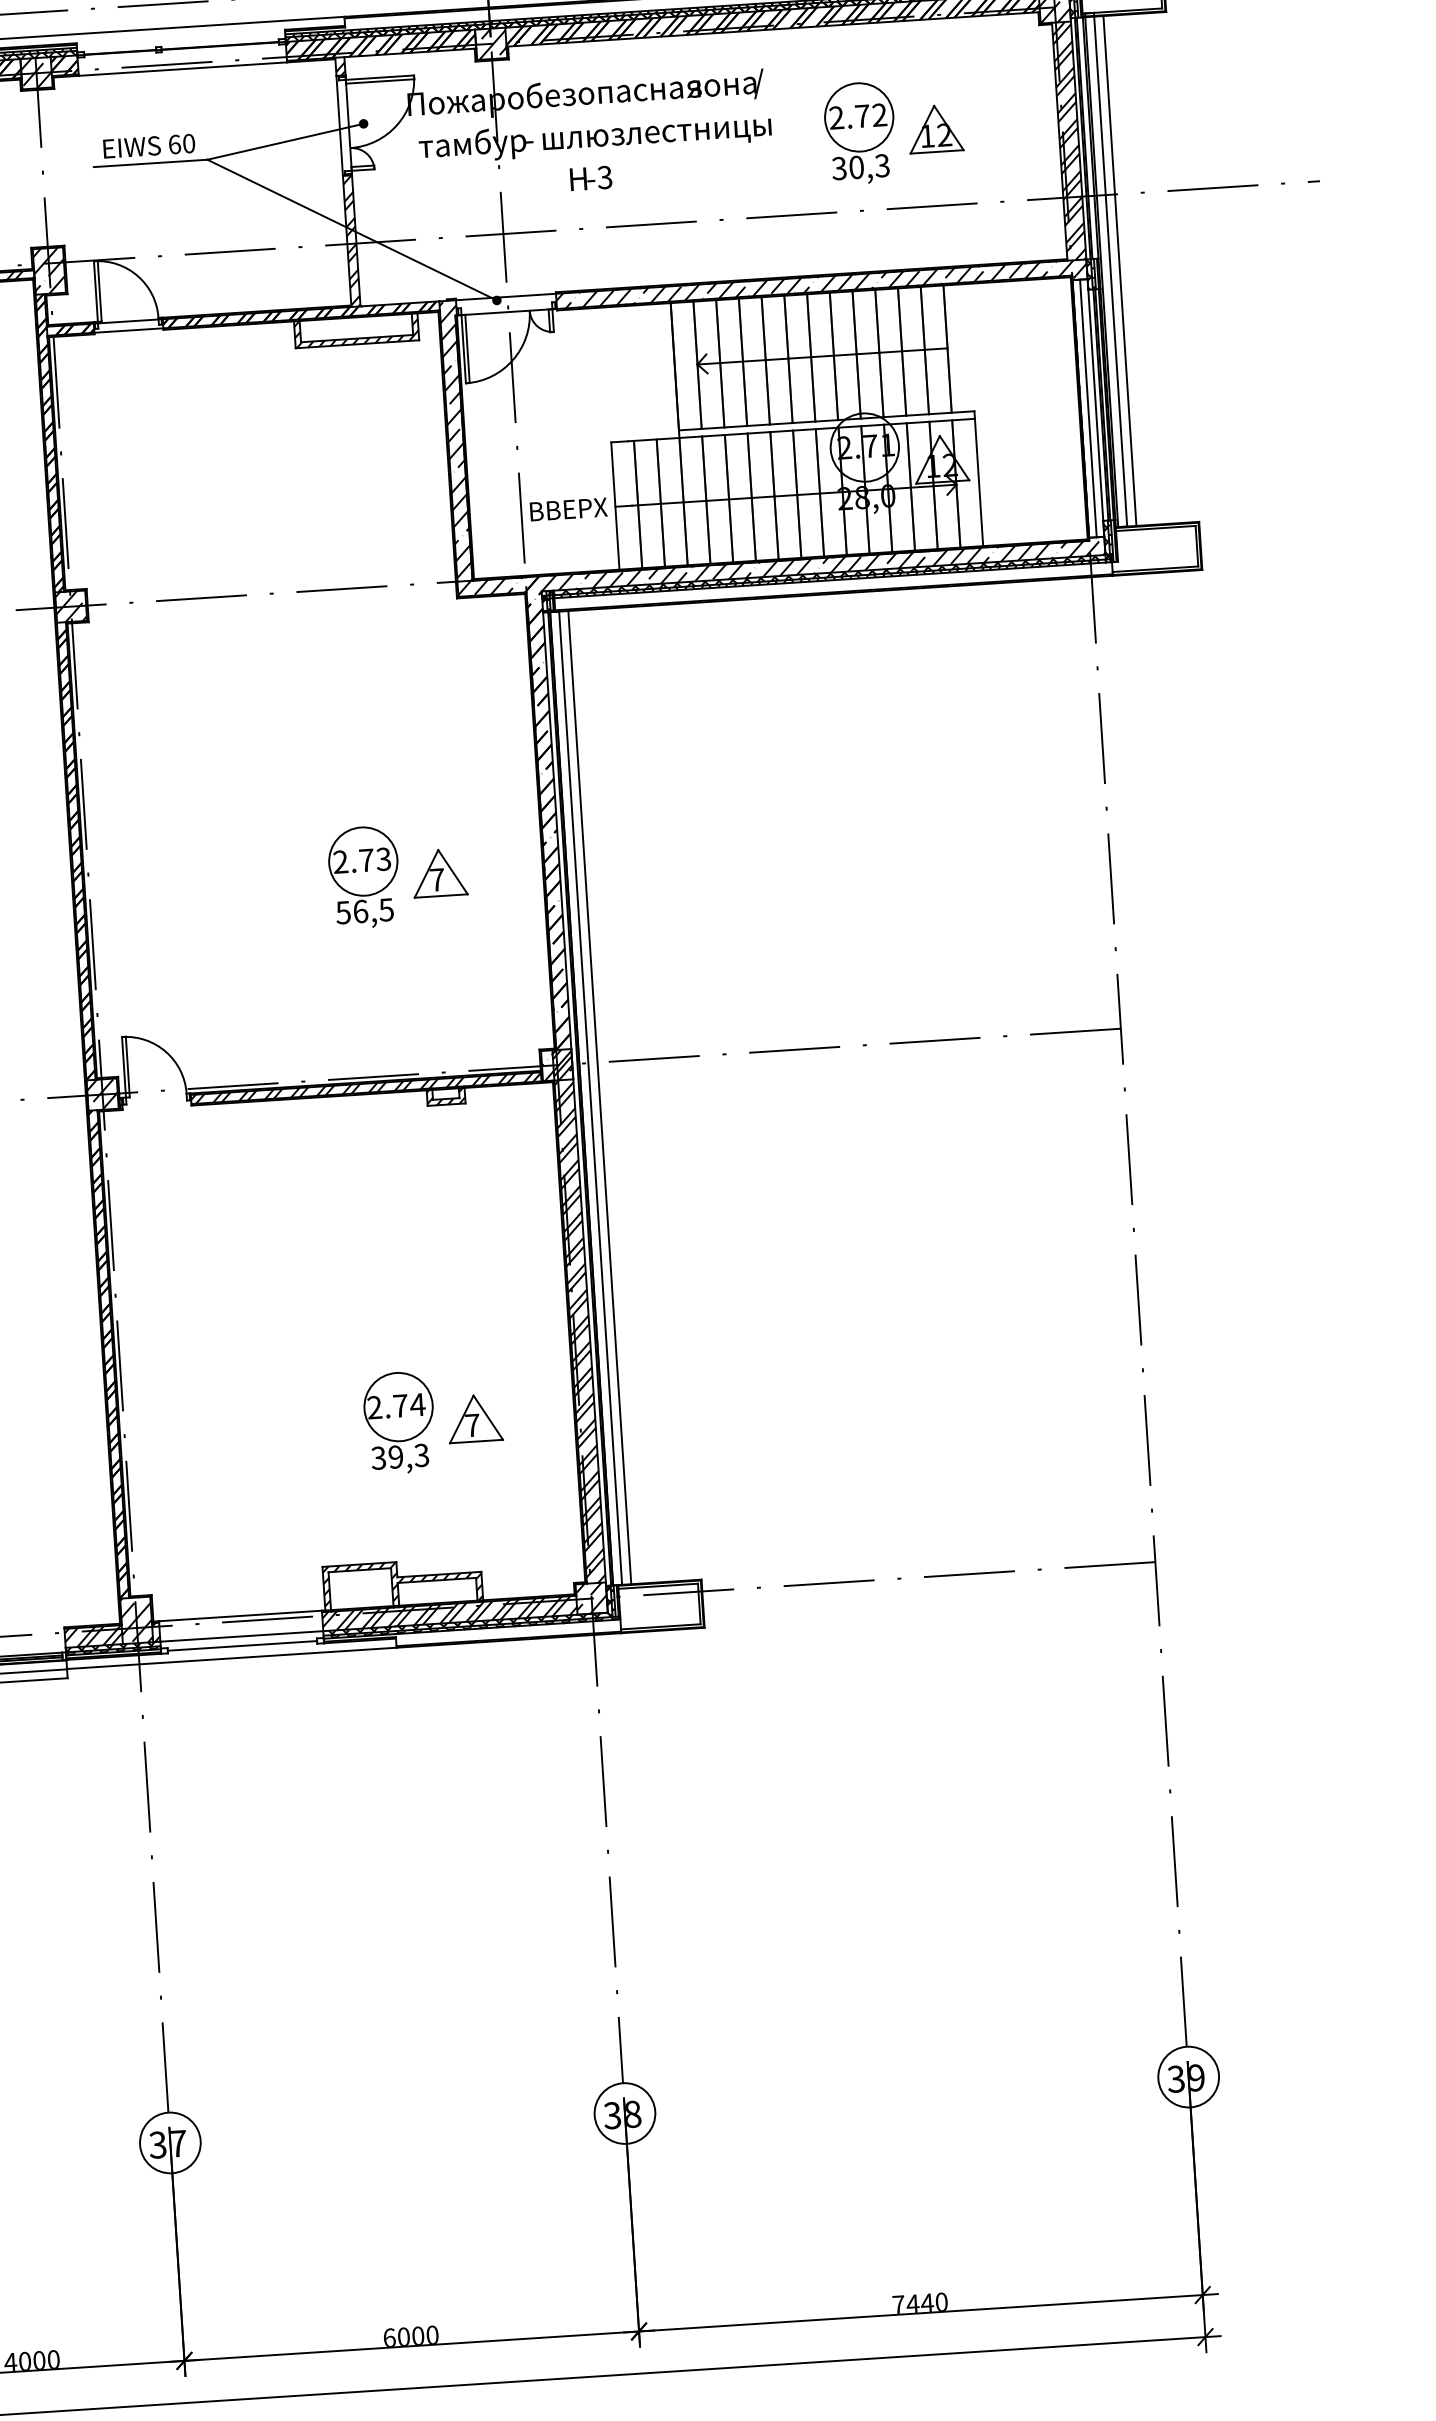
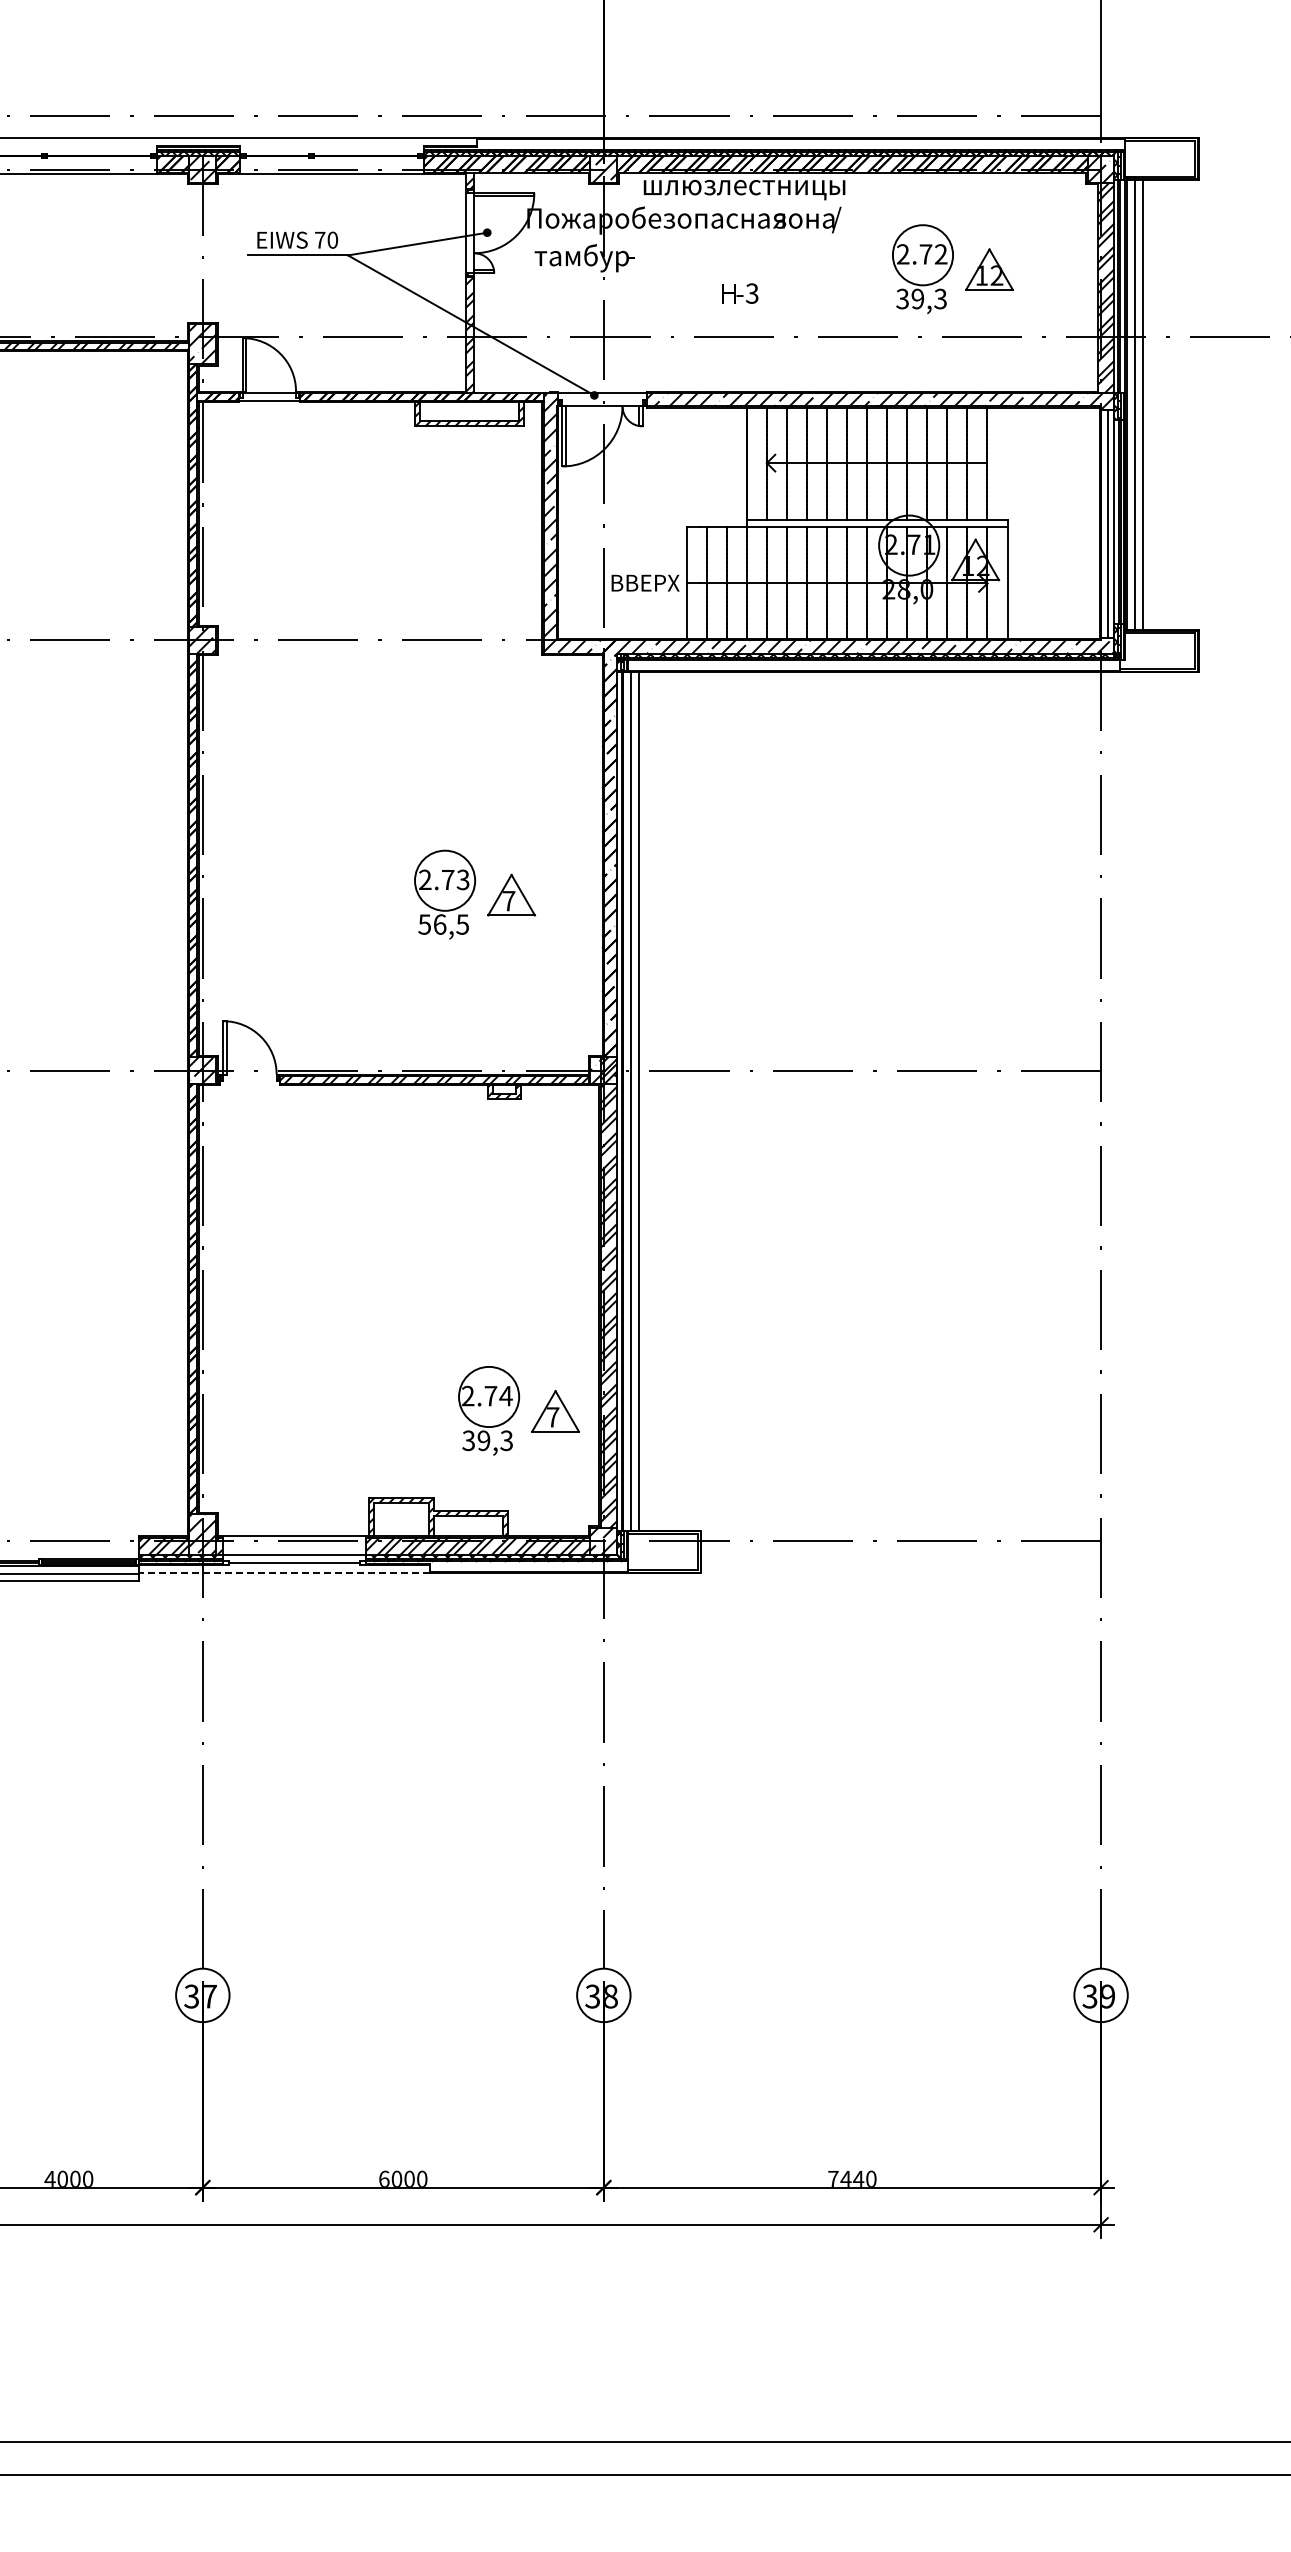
text: (657, 136) -> (744, 189), moved
text: (175, 143) -> (320, 239), 60 -> 70
text: (856, 166) -> (917, 298), 30,3 -> 39,3
text: (591, 178) -> (740, 293), moved
part: (432, 1420) -> (518, 1410), moved
line: (230, 1658) -> (283, 1573), solid -> dashed

